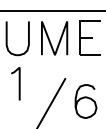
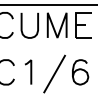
curve: (18, 82) -> (30, 71), moved

